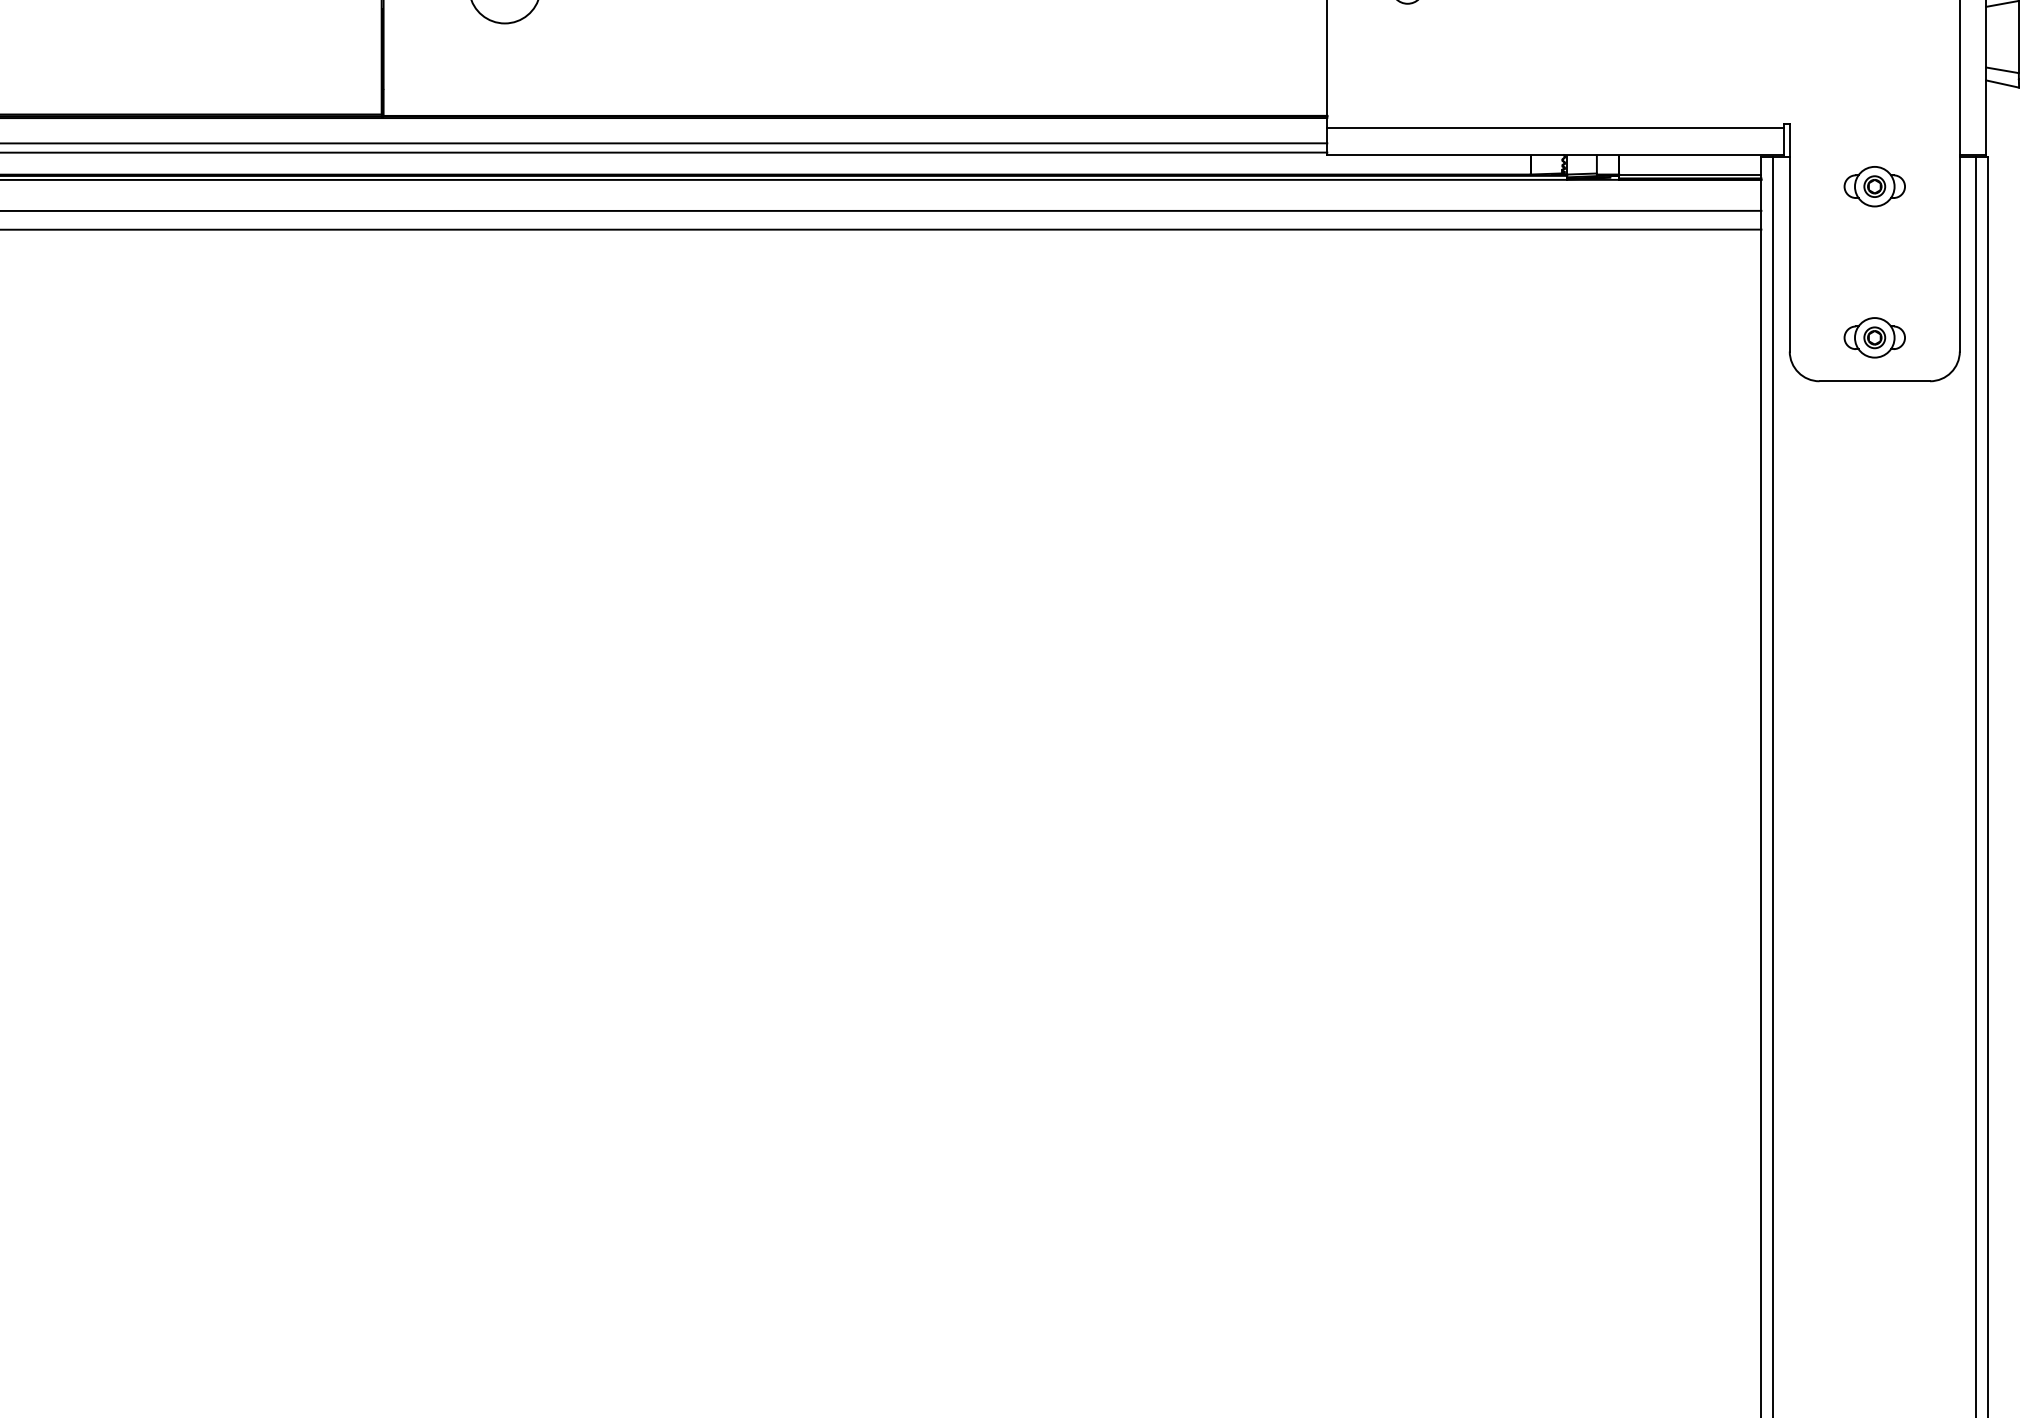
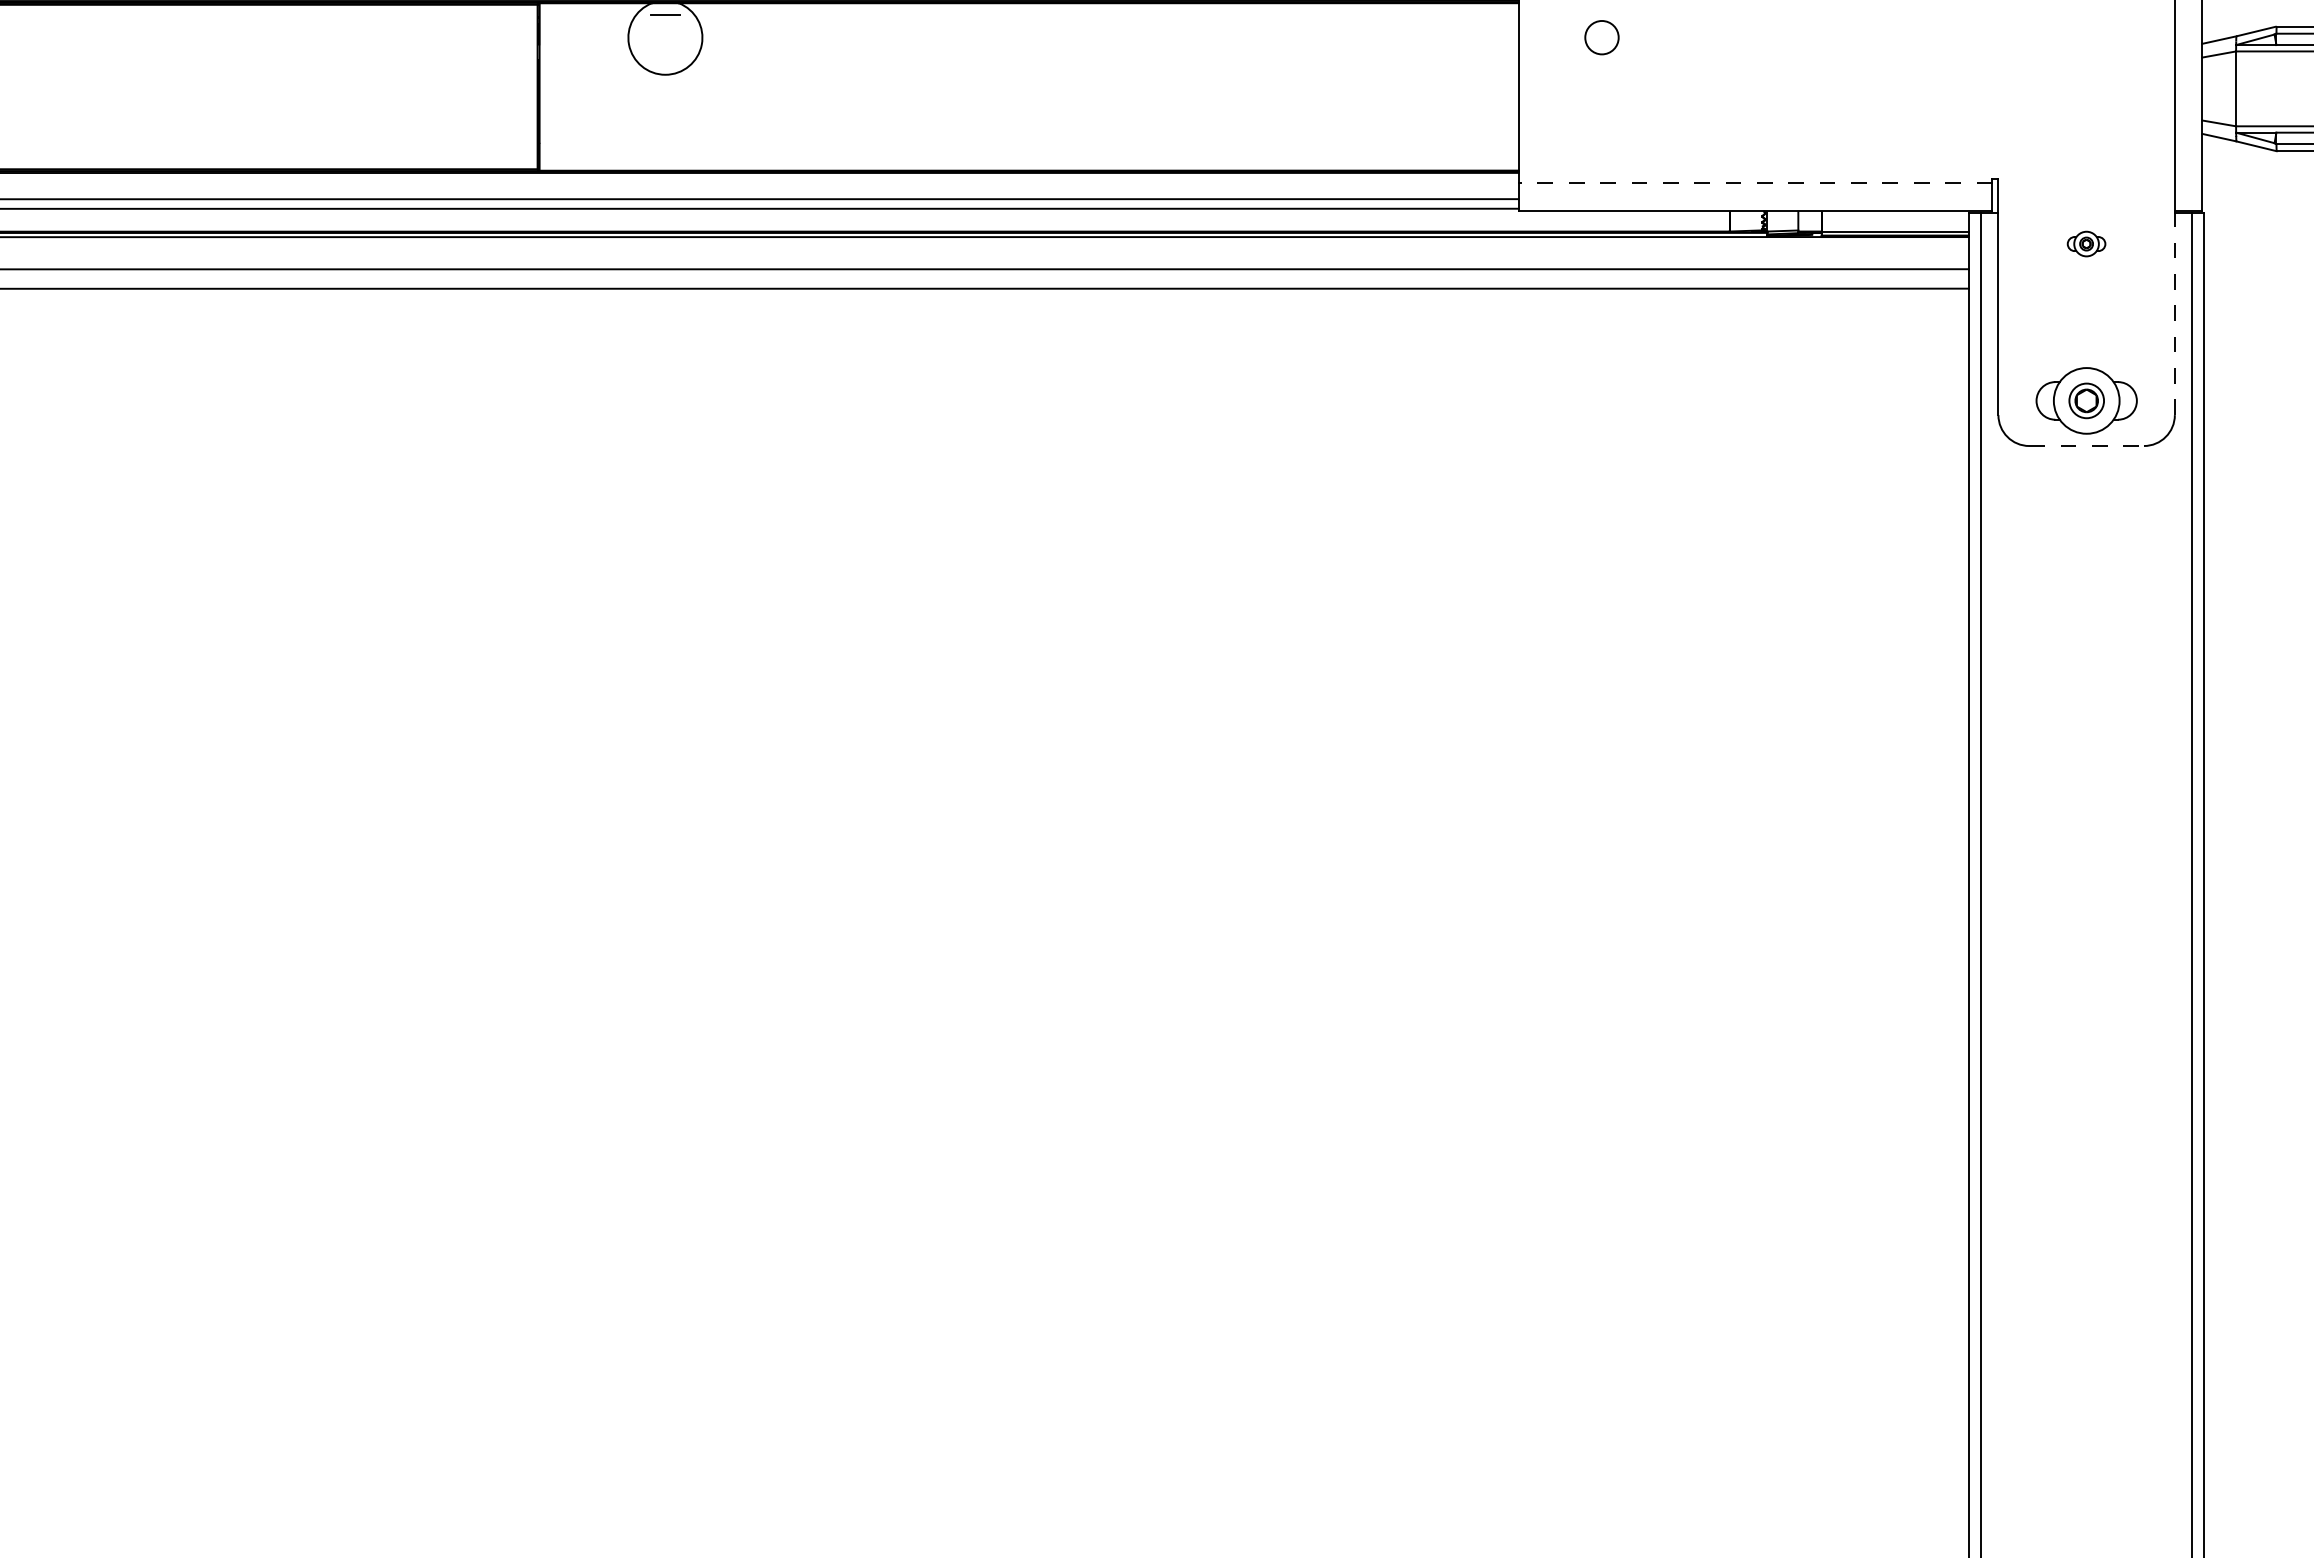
line: (1555, 128) -> (1755, 183), solid -> dashed
part: (1874, 186) -> (2086, 243), size x0.6
line: (1959, 252) -> (2174, 312), solid -> dashed
part: (1874, 337) -> (2086, 400), size x1.6
line: (1875, 381) -> (2087, 446), solid -> dashed

